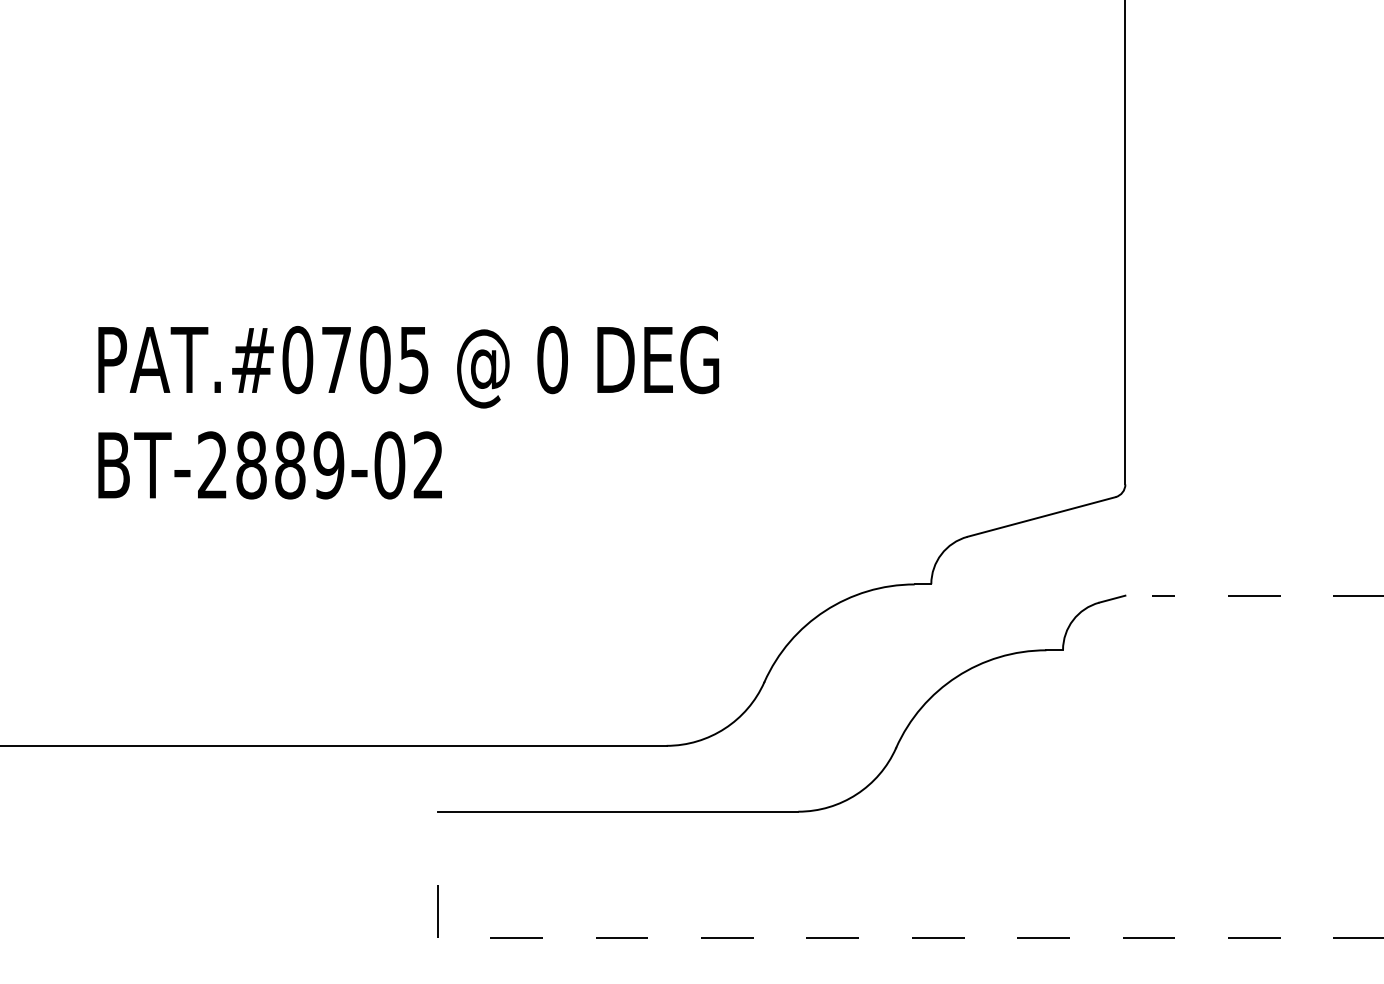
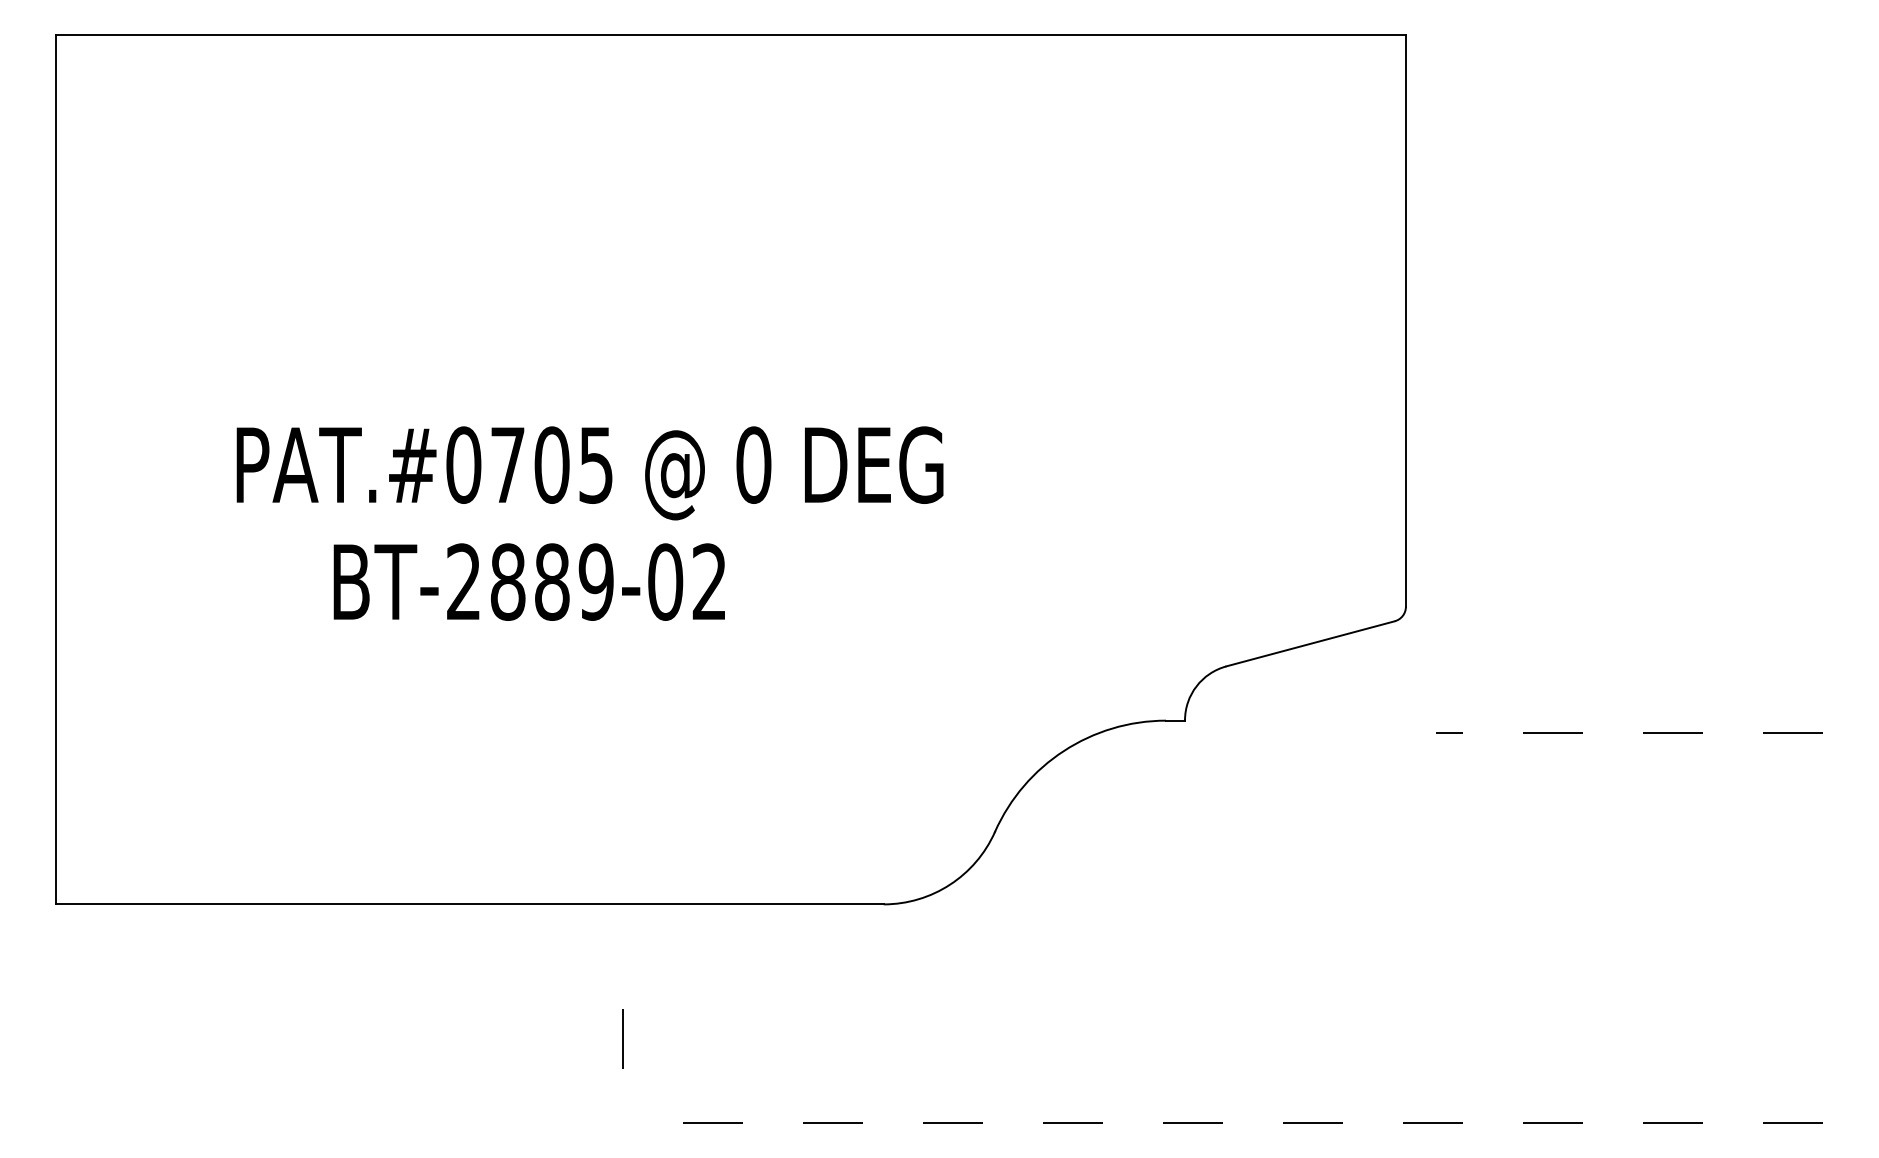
text: (269, 464) -> (528, 581), moved
part: (781, 810) -> (1014, 978), removed
line: (437, 911) -> (622, 1038), moved

